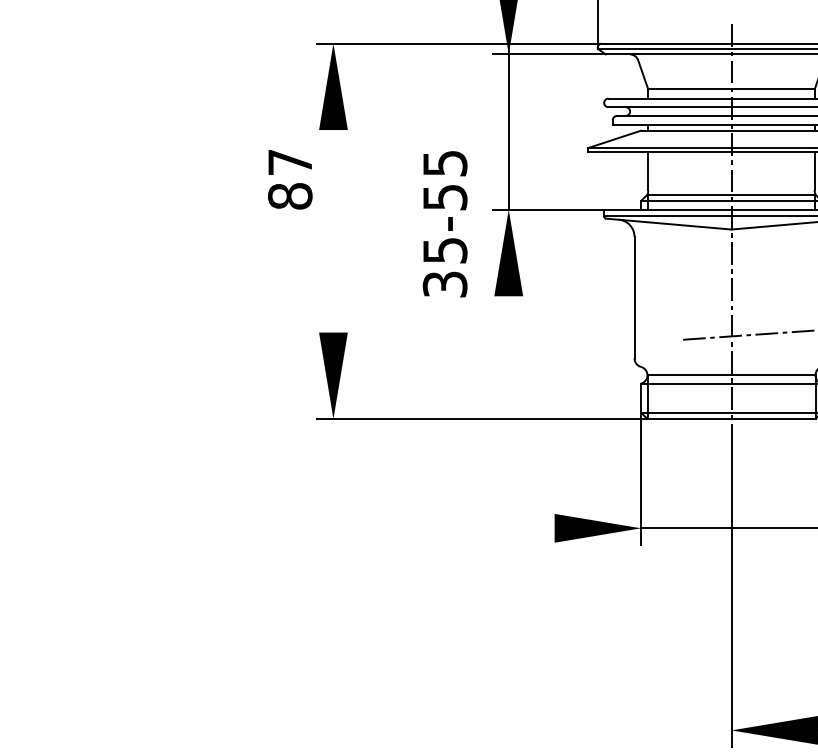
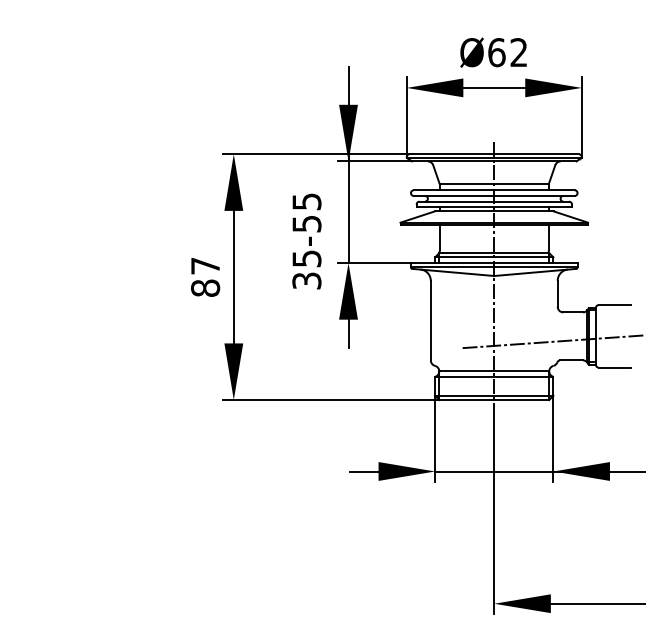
text: (290, 179) -> (205, 277), moved
text: (444, 224) -> (306, 241), moved
line: (332, 230) -> (233, 276), added
line: (508, 317) -> (348, 333), added
line: (533, 528) -> (364, 471), added

